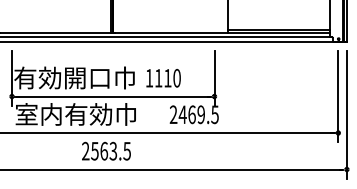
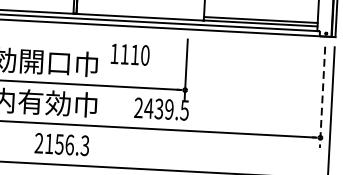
text: (163, 78) -> (130, 54), moved
line: (338, 96) -> (322, 97), solid -> dashed
text: (191, 114) -> (158, 108), 2469.5 -> 2439.5
text: (110, 150) -> (66, 143), 2563.5 -> 2156.3

